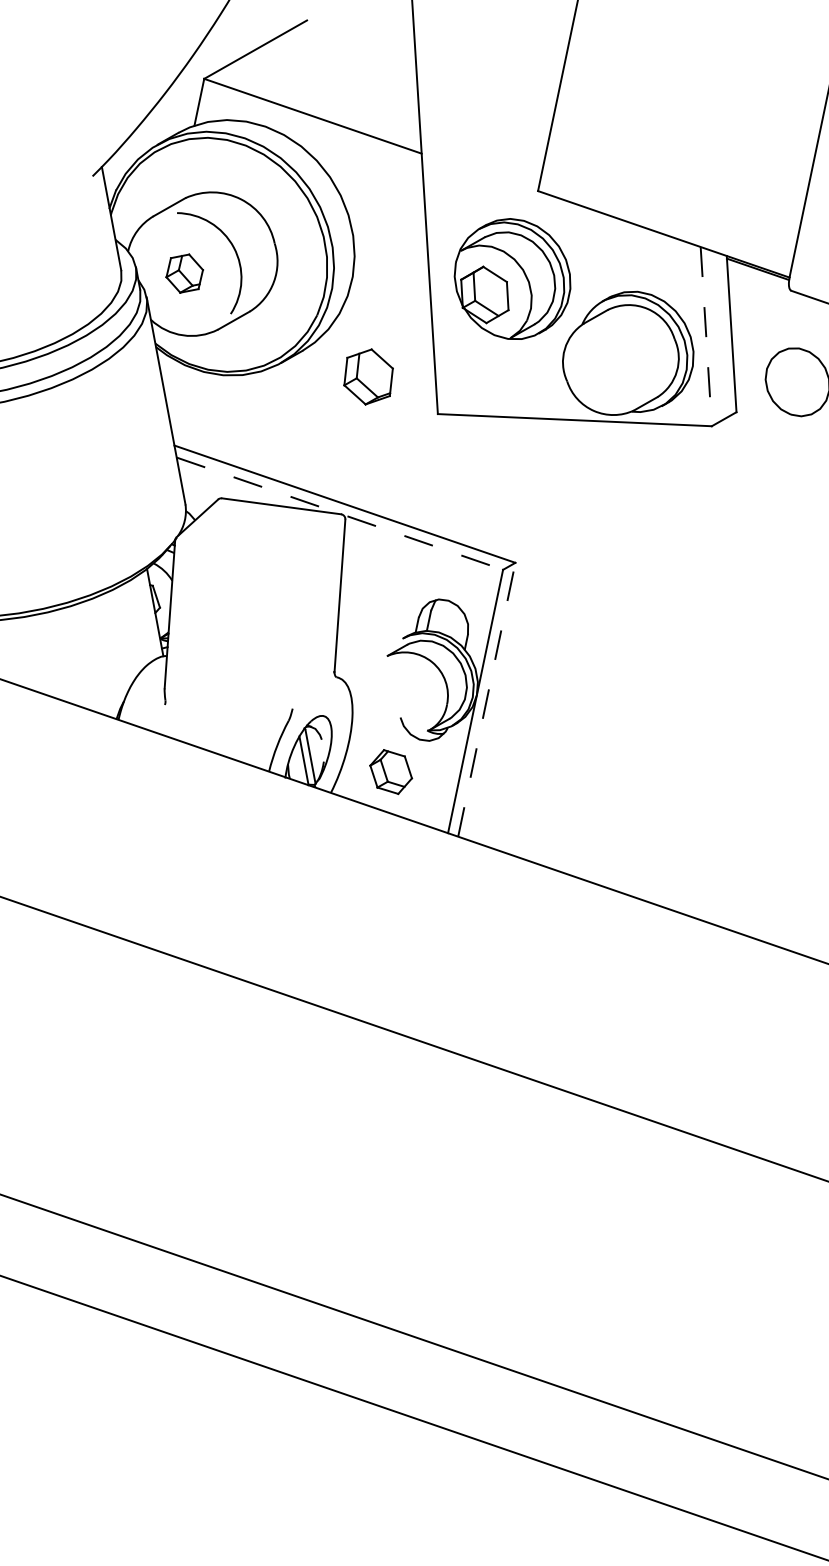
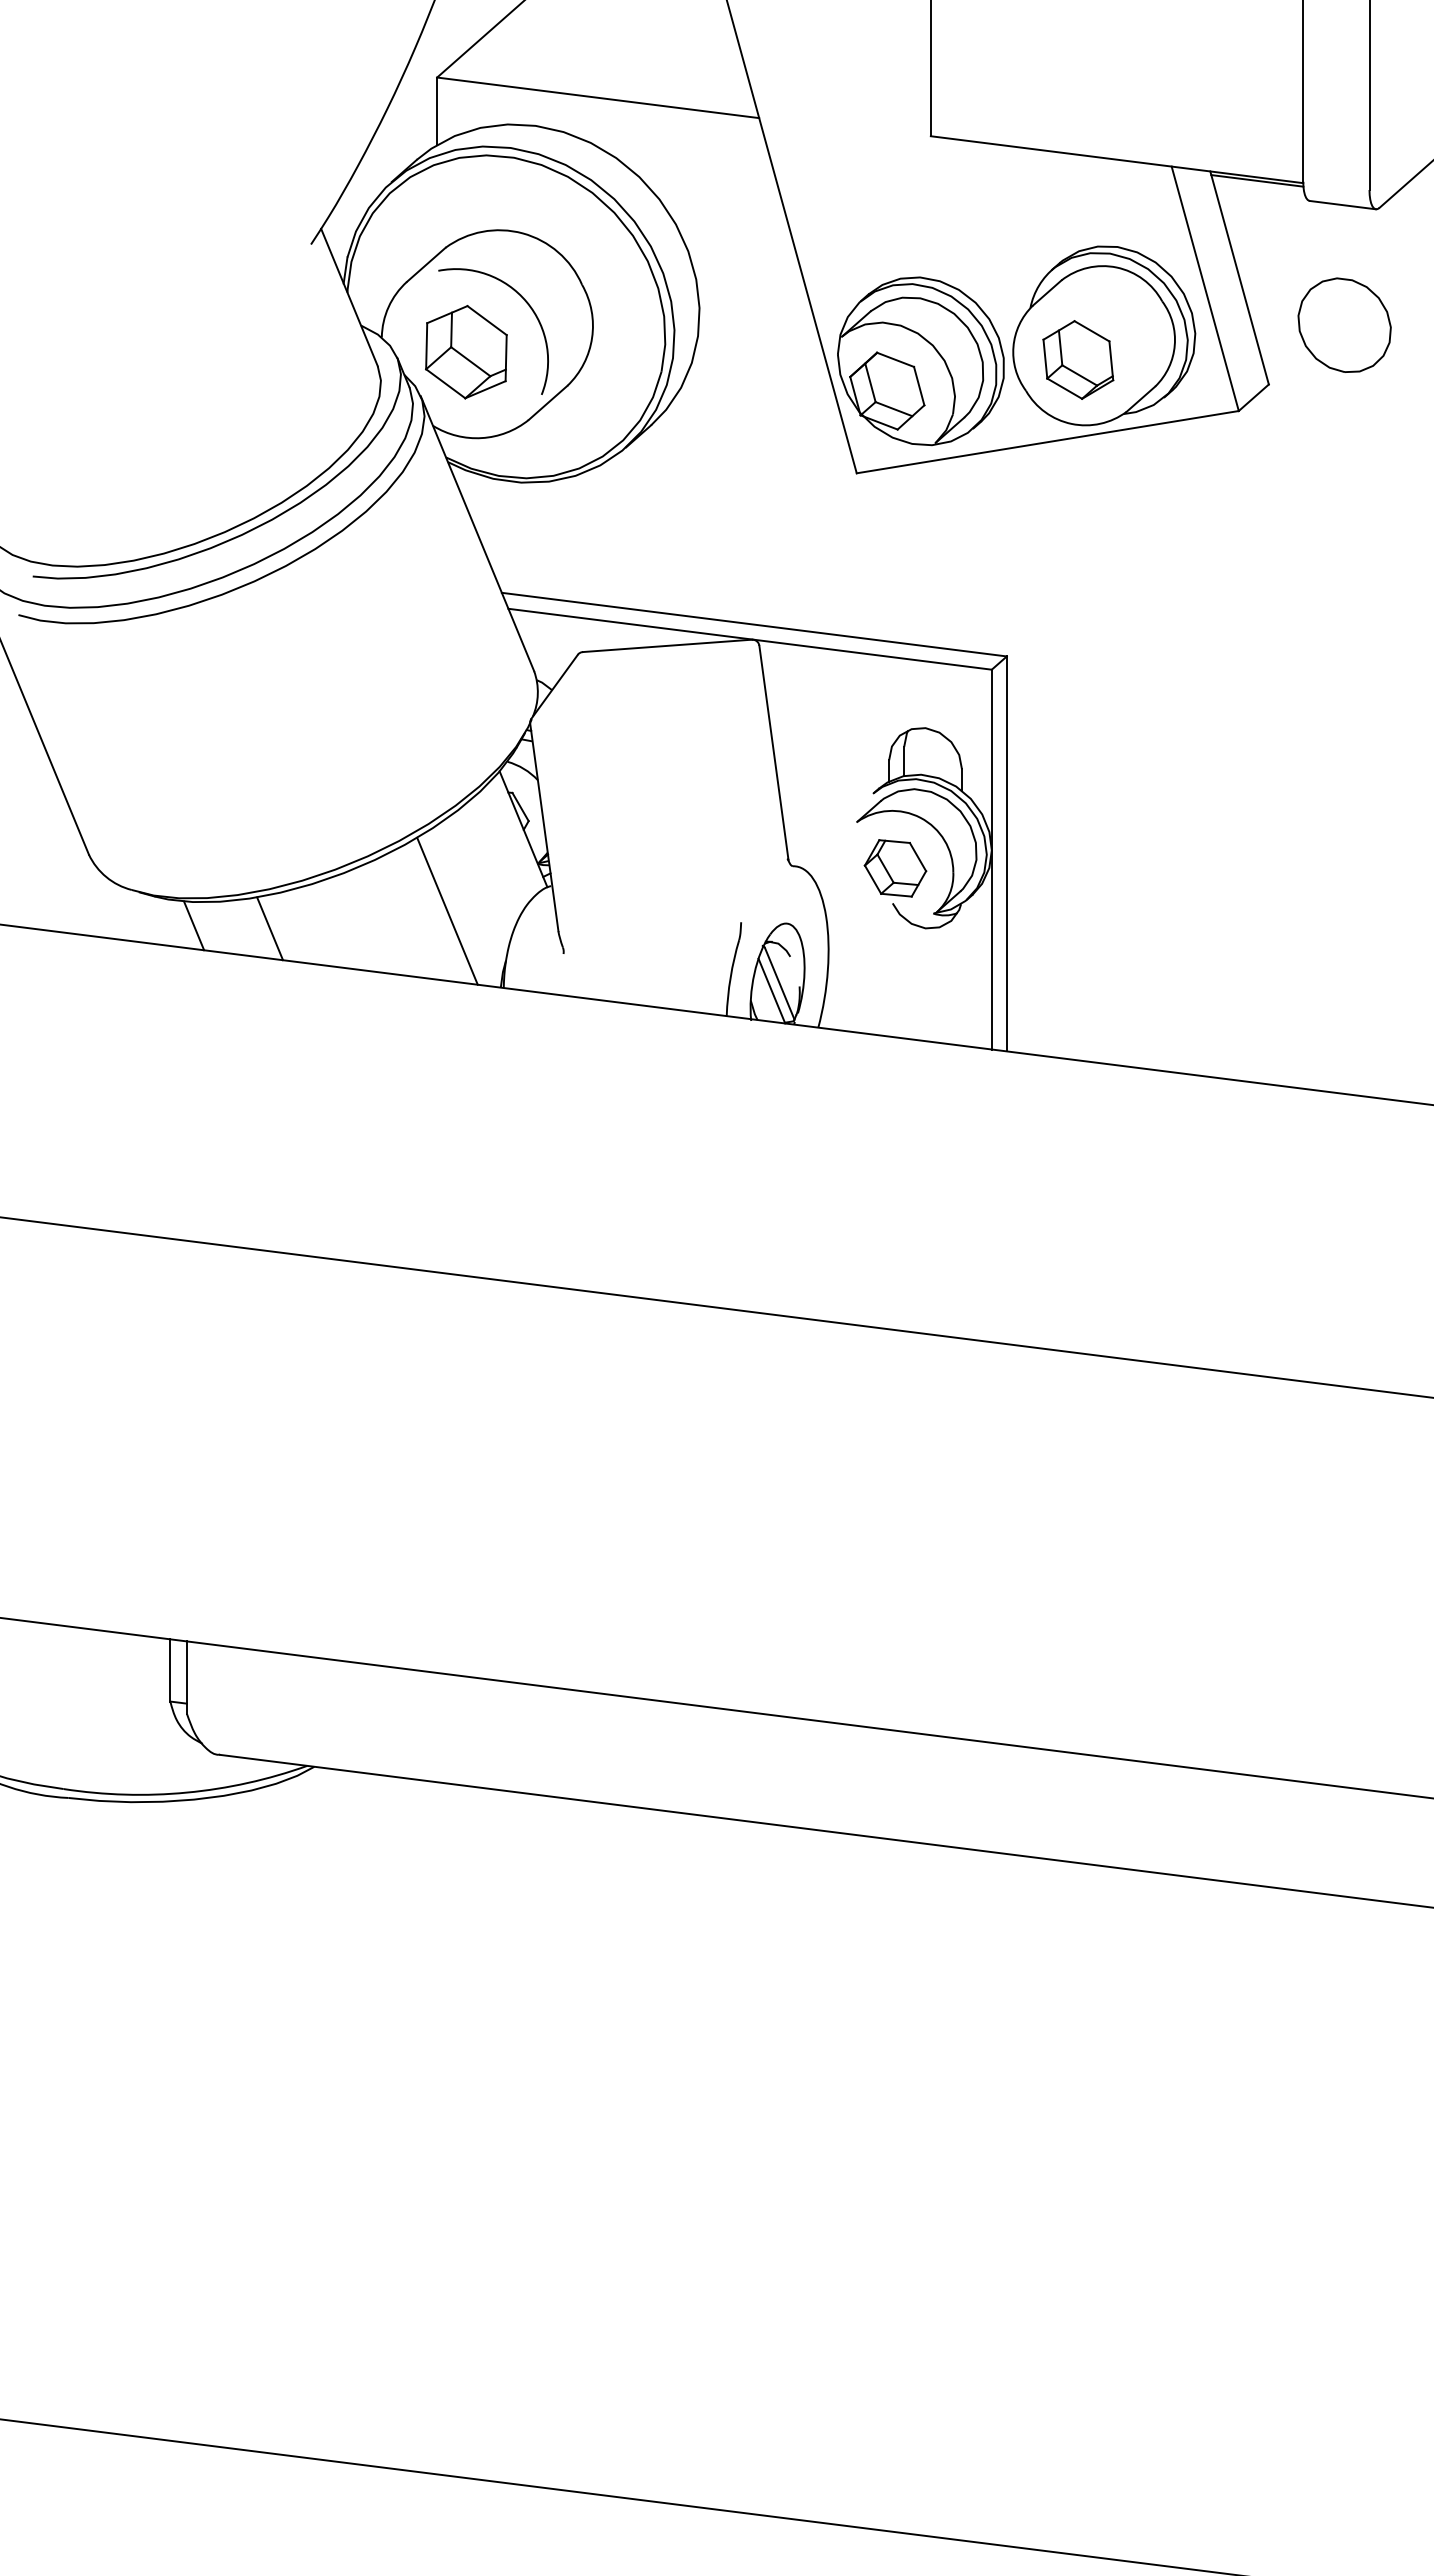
part: (184, 273) -> (466, 352), size x1.67
part: (512, 279) -> (920, 361), moved
line: (706, 336) -> (1205, 288), dashed -> solid
part: (368, 376) -> (1078, 359), moved
line: (340, 513) -> (750, 639), dashed -> solid
line: (90, 657) -> (447, 910), added
line: (486, 699) -> (1006, 853), dashed -> solid
part: (391, 772) -> (895, 868), moved

